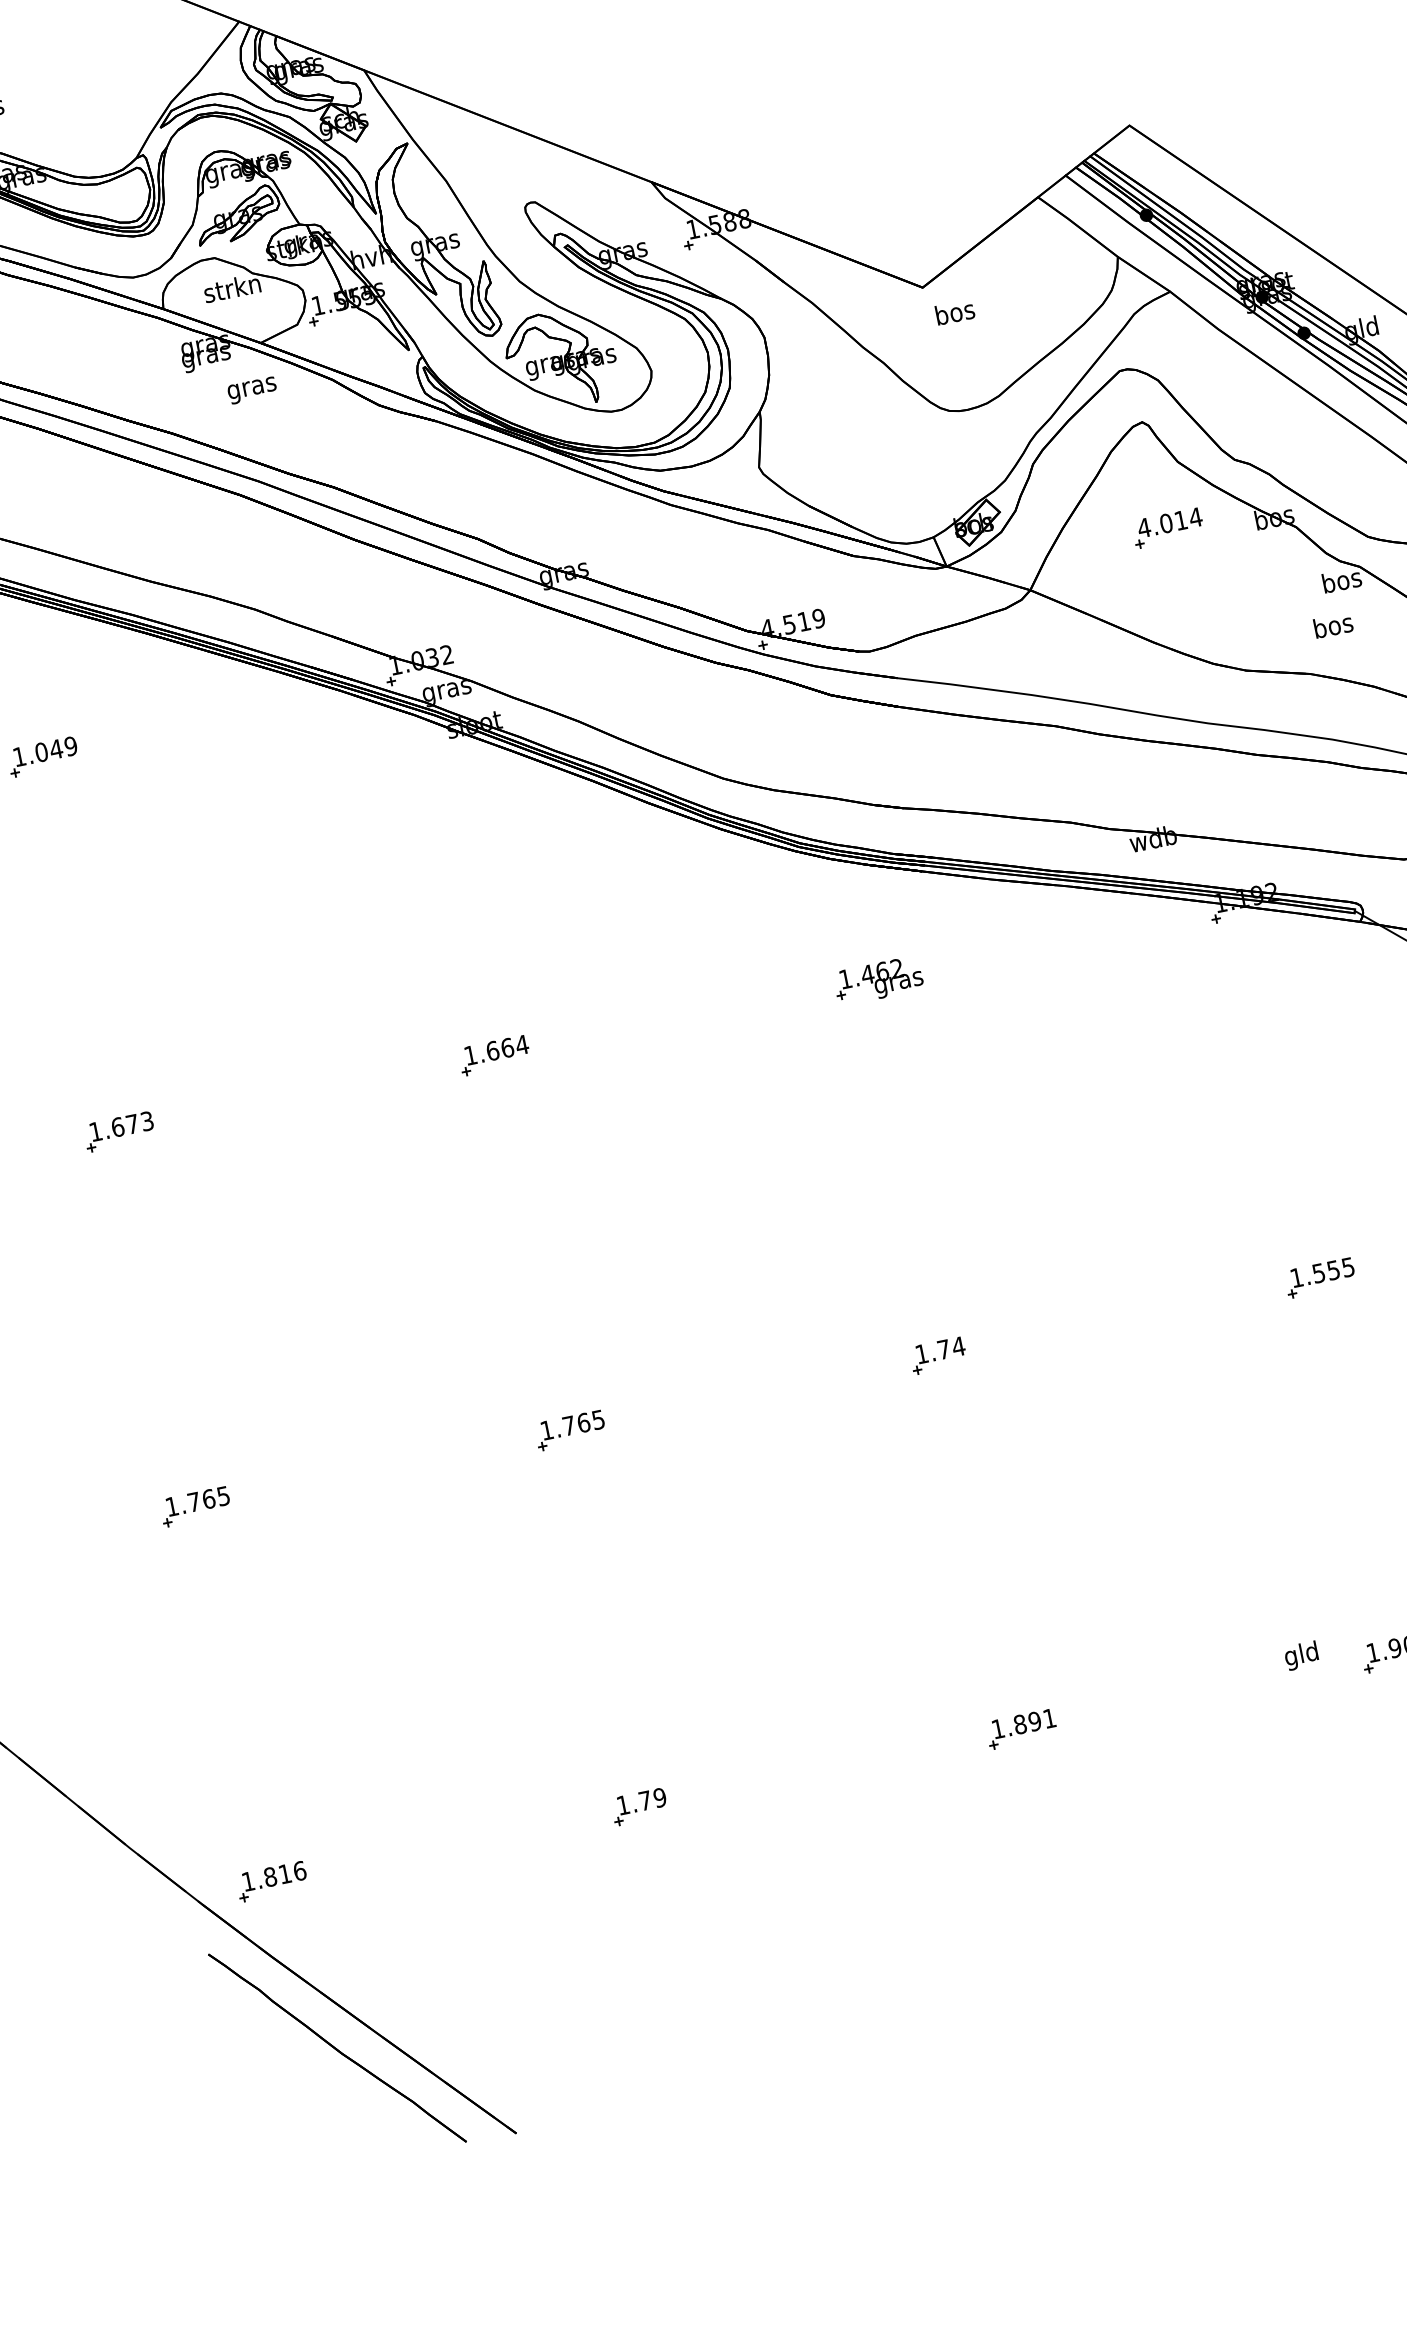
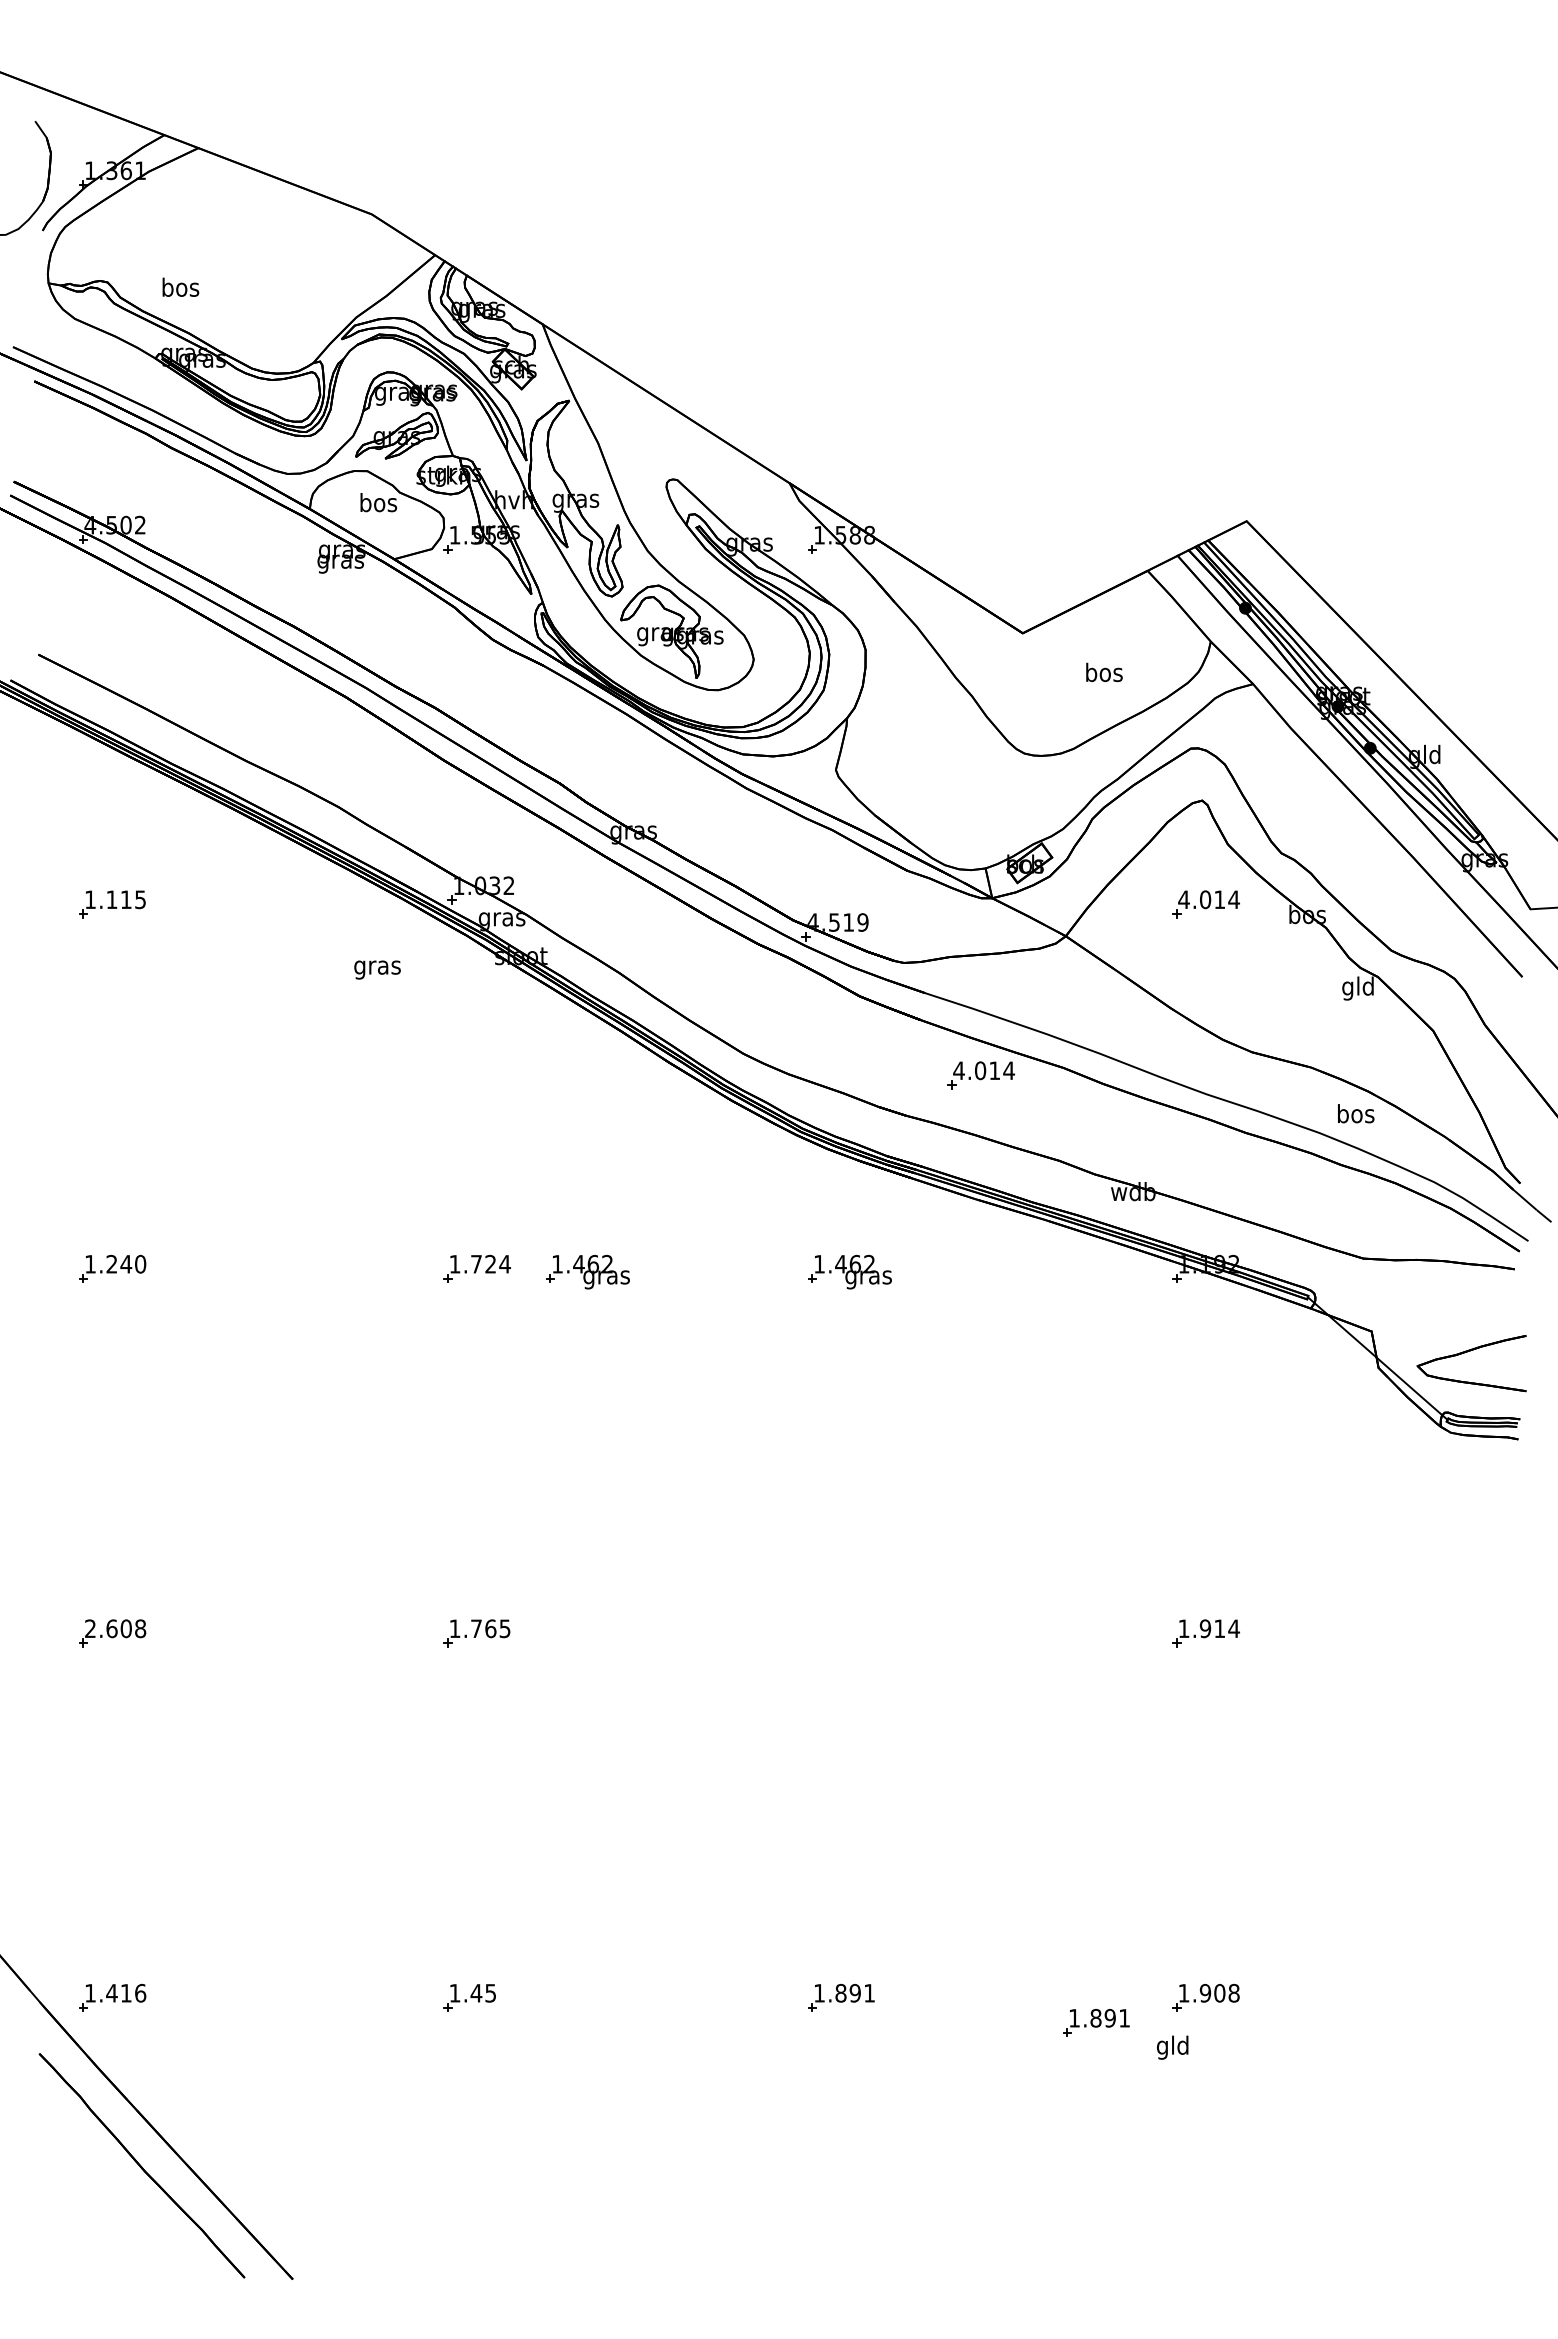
text: (231, 288) -> (377, 502), strkn -> bos
text: (955, 312) -> (1104, 672), moved
text: (252, 389) -> (377, 969), moved
text: (1342, 582) -> (1358, 988), bos -> gld
text: (1333, 625) -> (1356, 1113), moved
text: (56, 749) -> (126, 899), 1.049 -> 1.115
part: (971, 751) -> (980, 1075), added
part: (608, 1035) -> (587, 1271), added
text: (499, 1048) -> (483, 1263), 1.664 -> 1.724
text: (132, 1123) -> (126, 1263), 1.673 -> 1.240
text: (1333, 1270) -> (1219, 1628), 1.555 -> 1.914
part: (938, 1355) -> (834, 1633), removed
text: (197, 1501) -> (115, 1628), 1.765 -> 2.608
text: (1301, 1655) -> (1172, 2047), moved
part: (1289, 1701) -> (1096, 2022), added
text: (652, 1798) -> (483, 1992), 1.79 -> 1.45
text: (269, 1876) -> (111, 1992), 1.816 -> 1.416

